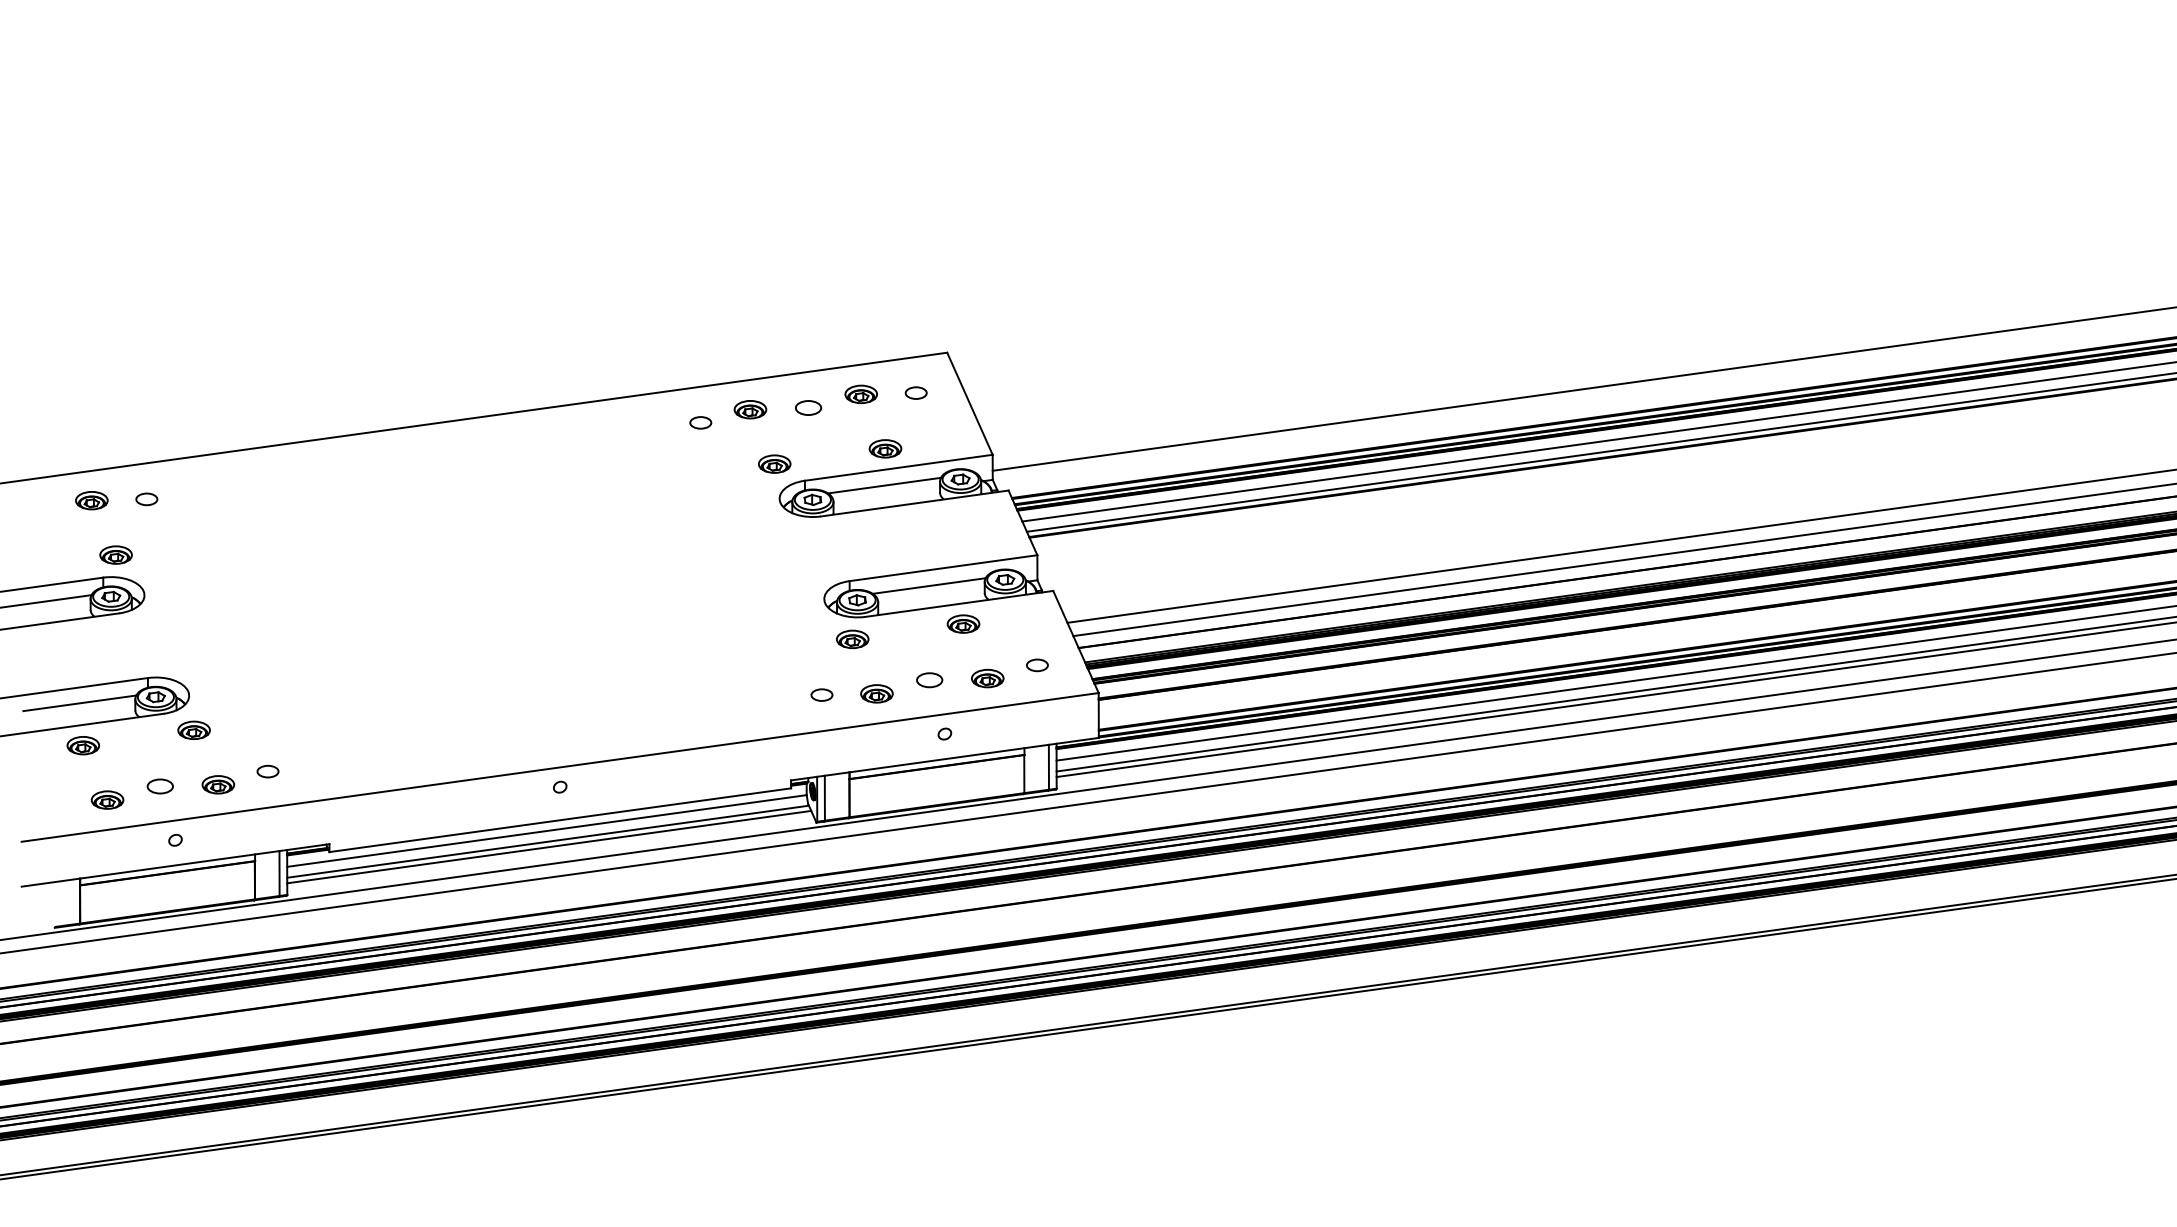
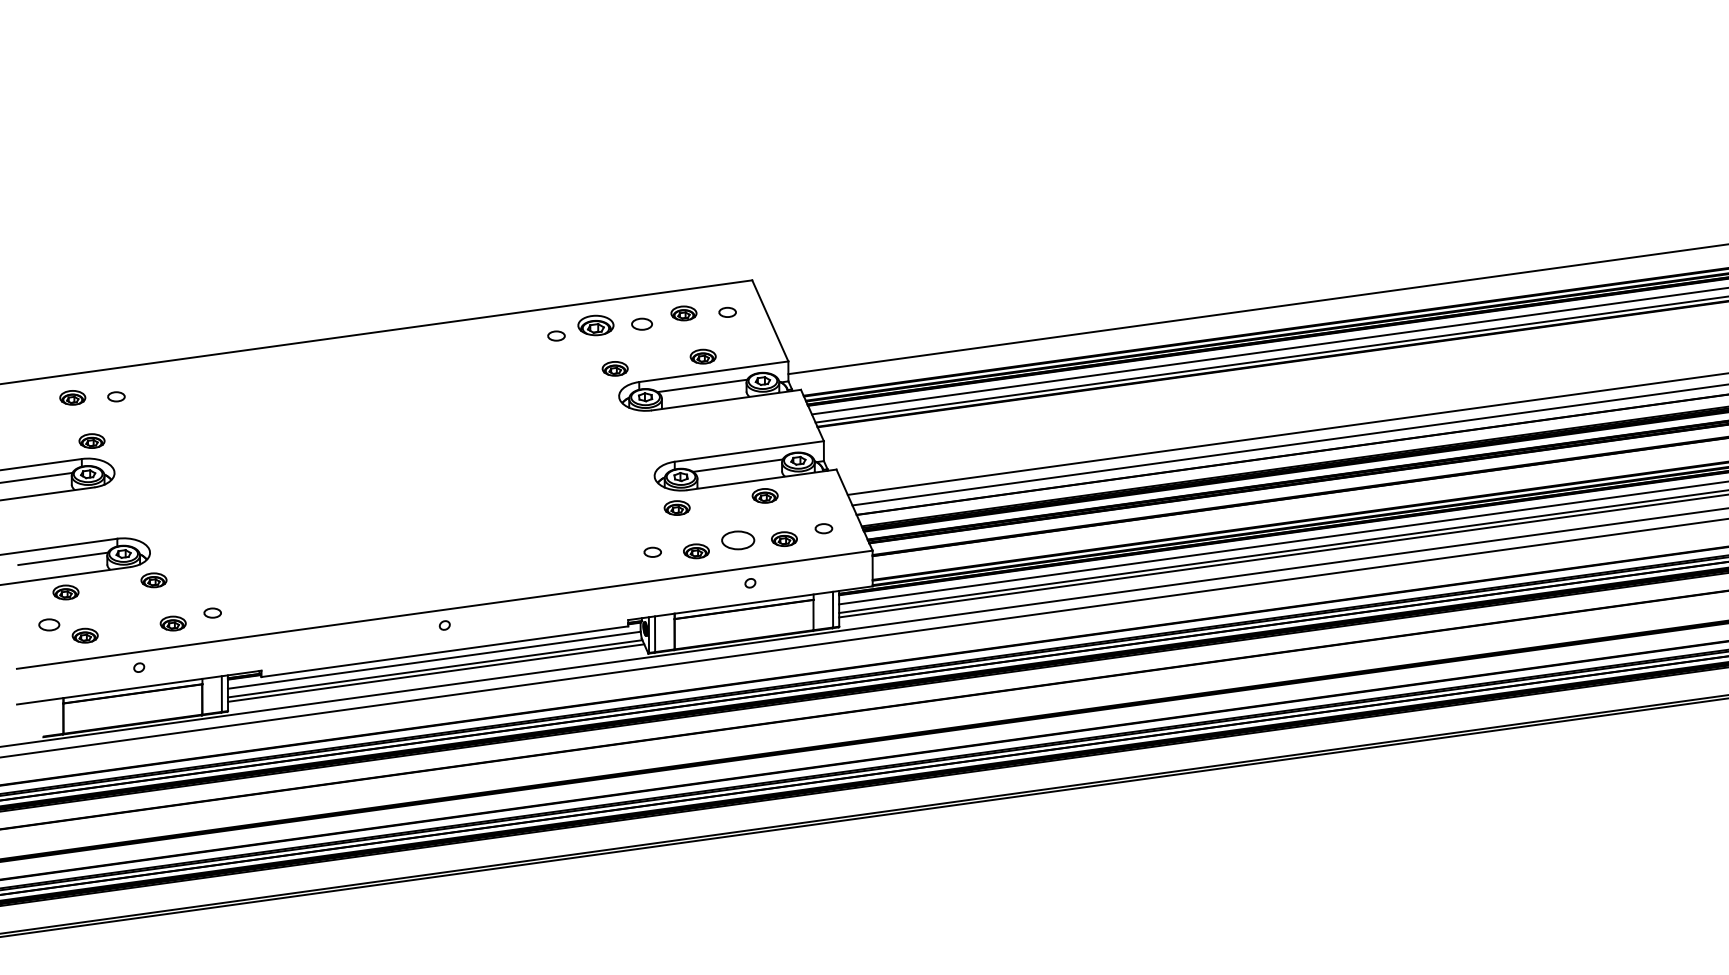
part: (750, 409) -> (595, 325), size x1.4
part: (929, 680) -> (738, 540), size x1.6
part: (159, 786) -> (48, 624), moved

